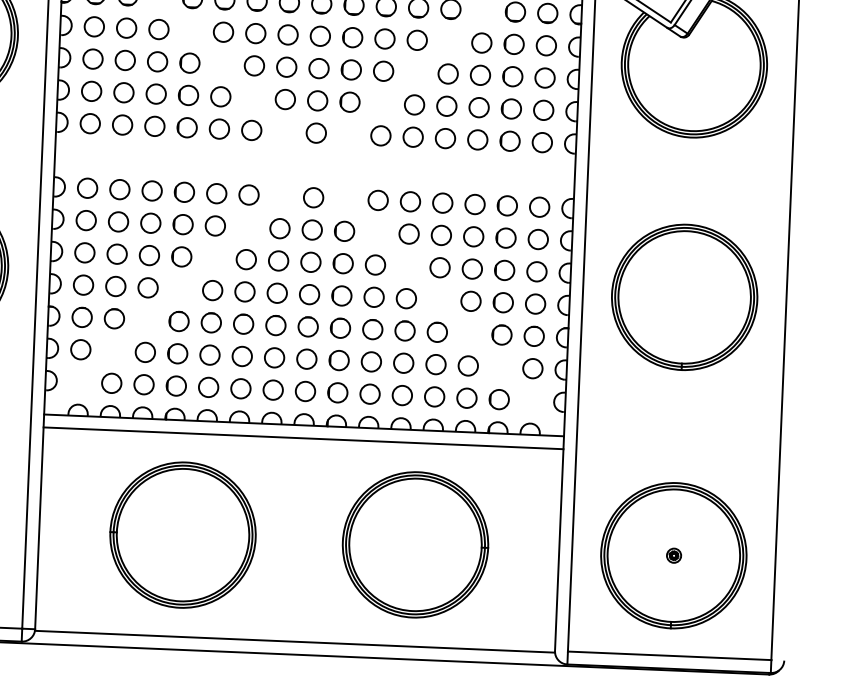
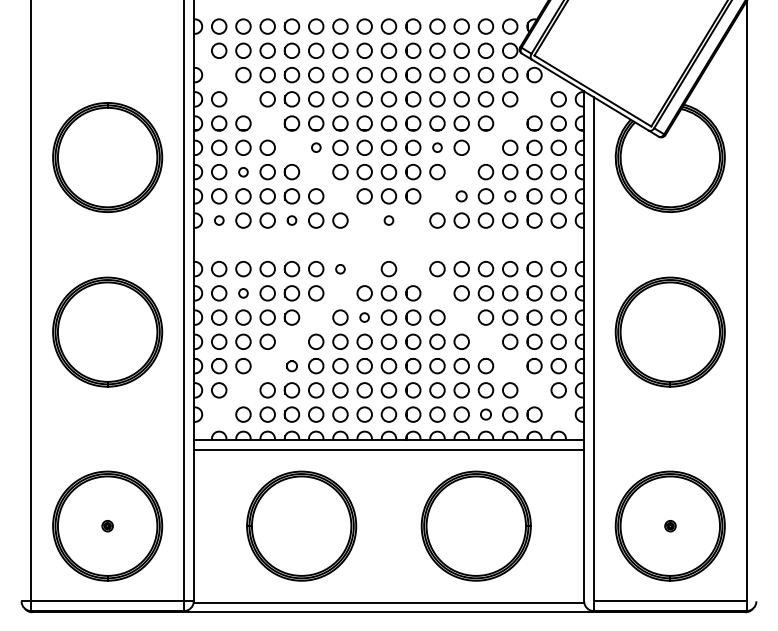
circle: (223, 31) -> (316, 147), size x0.6
circle: (385, 38) -> (437, 147), size x0.6
circle: (125, 61) -> (243, 172), size x0.6
circle: (414, 105) -> (461, 196), size x0.7
circle: (479, 107) -> (510, 196), size x0.7
circle: (90, 123) -> (219, 220), size x0.6
part: (186, 127) -> (291, 220), size x0.6
circle: (315, 133) -> (388, 220), size x0.6
circle: (249, 195) -> (340, 269), size x0.6
circle: (118, 222) -> (243, 293), size x0.6
circle: (278, 260) -> (364, 317), size x0.6
part: (178, 321) -> (291, 366), size x0.7
circle: (434, 396) -> (485, 414), size x0.7

